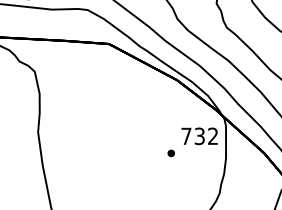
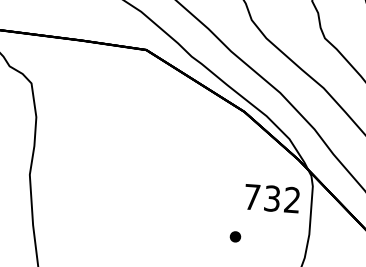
part: (170, 153) -> (234, 236), moved

